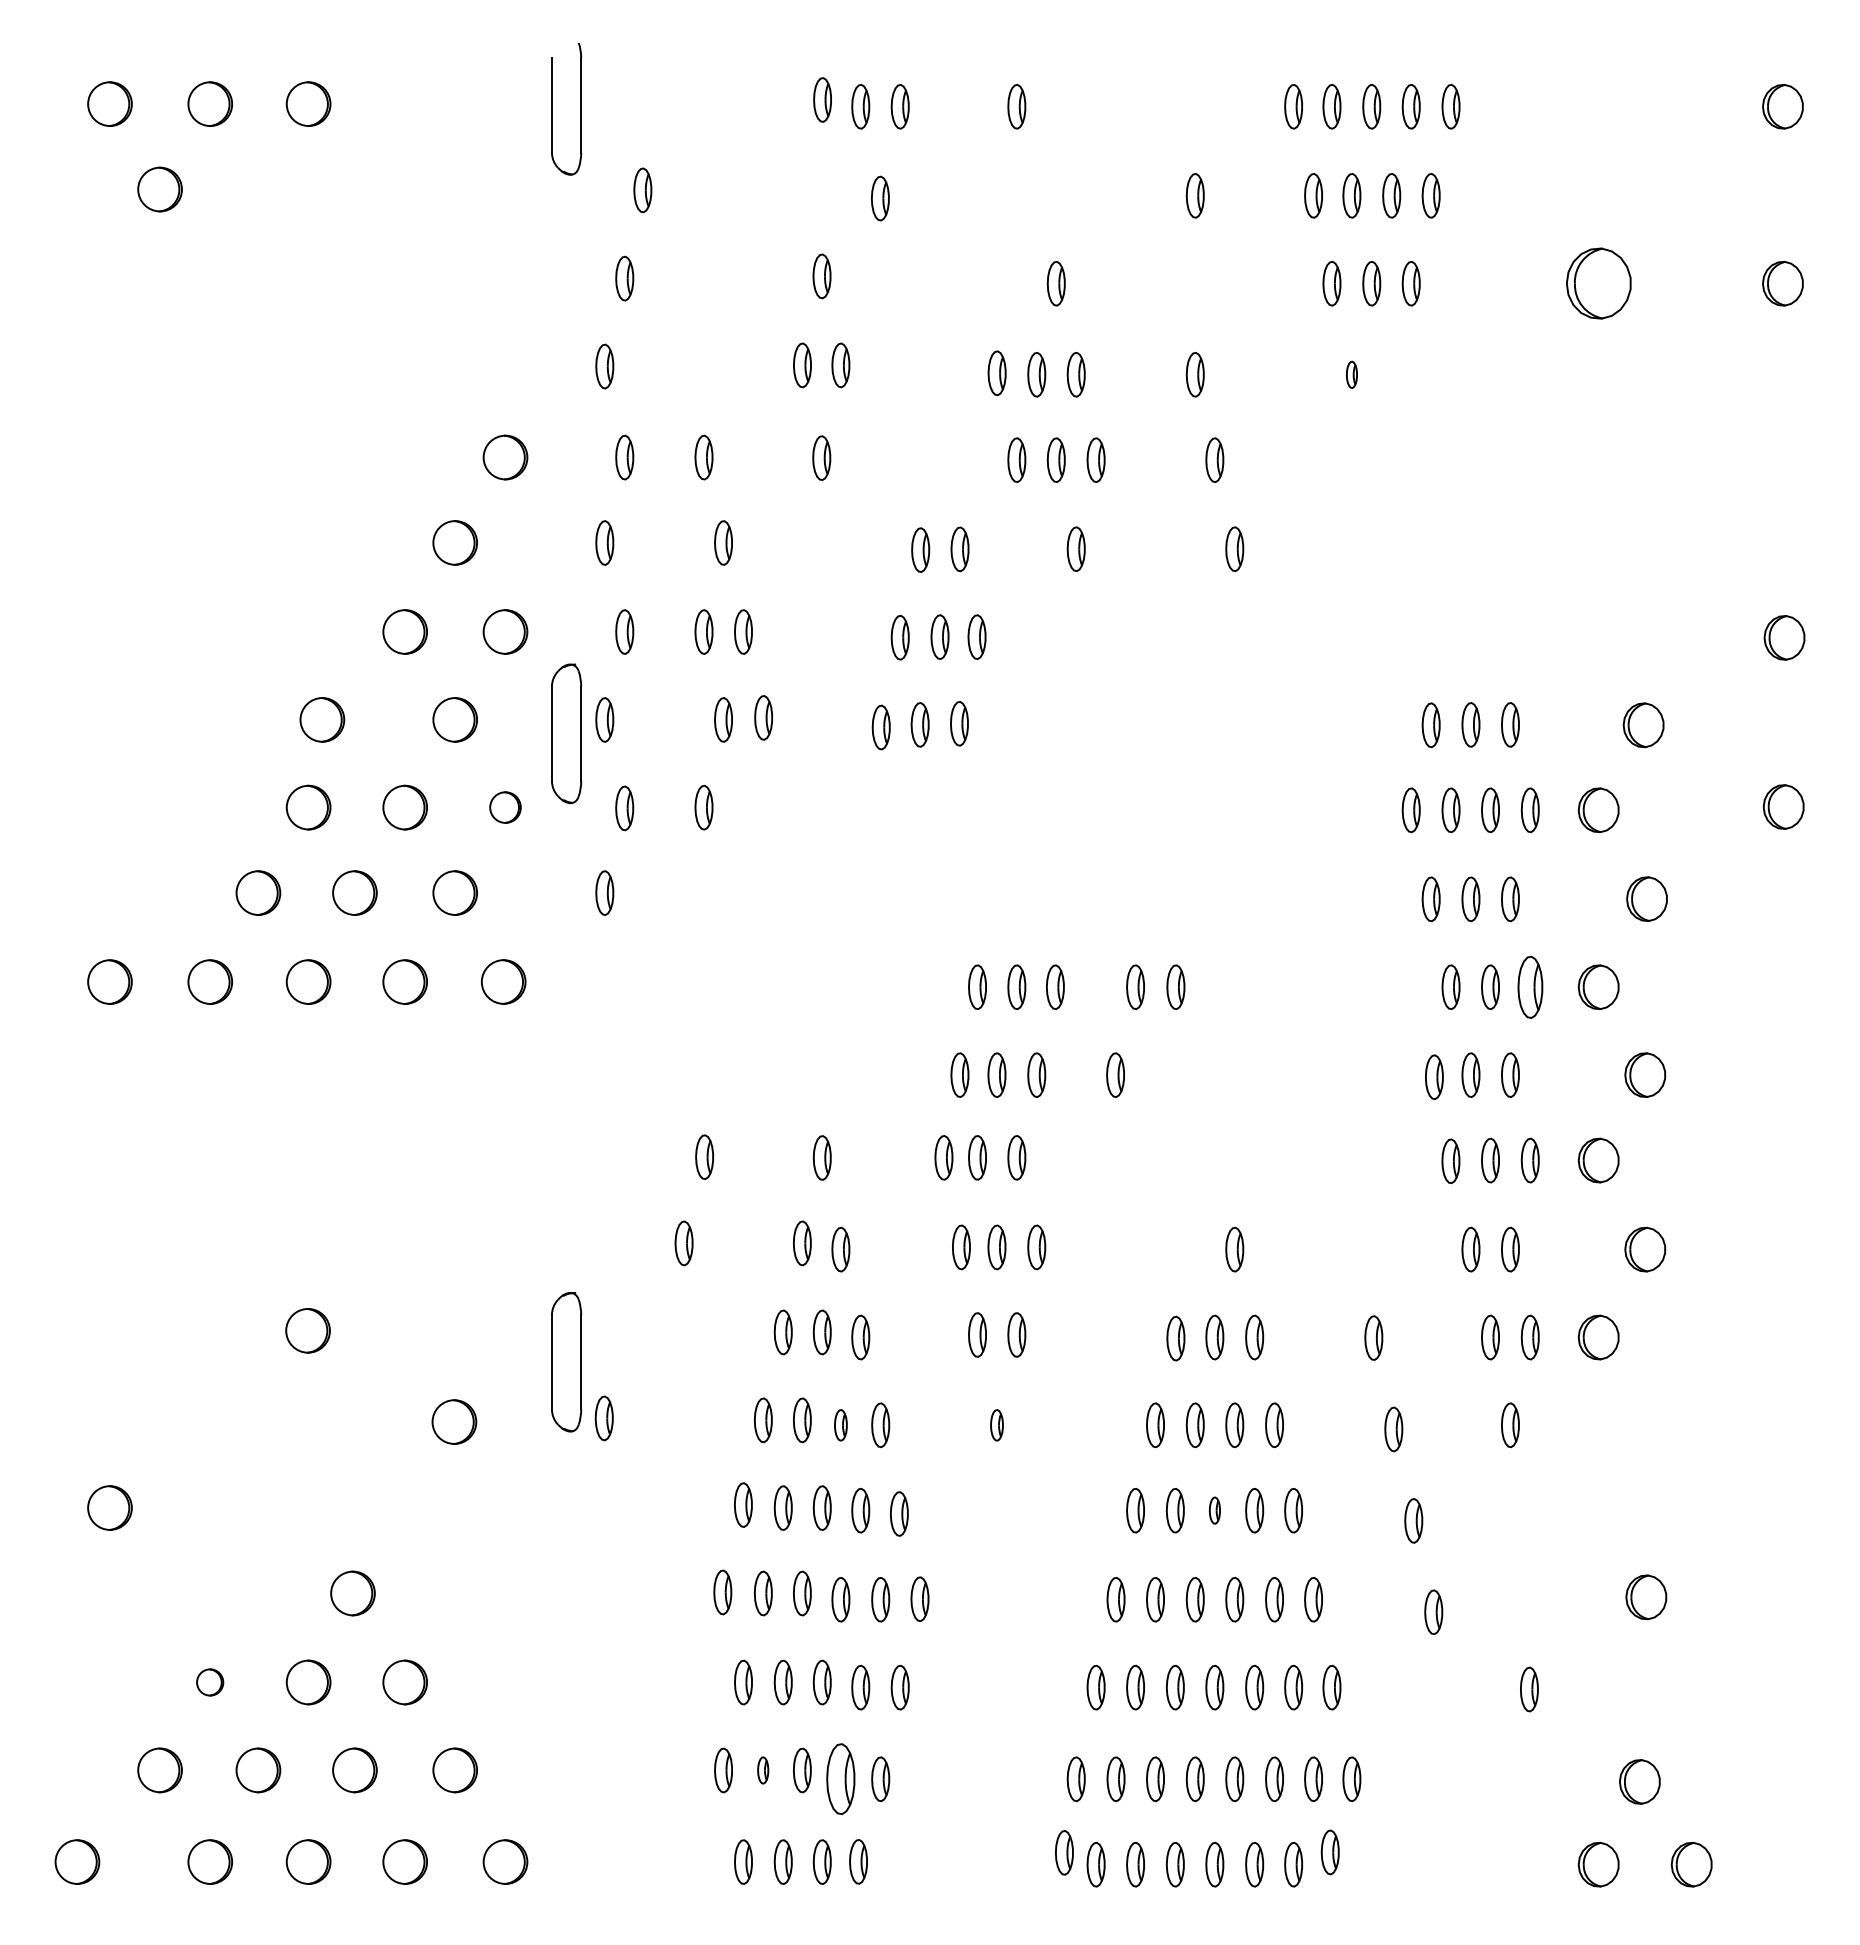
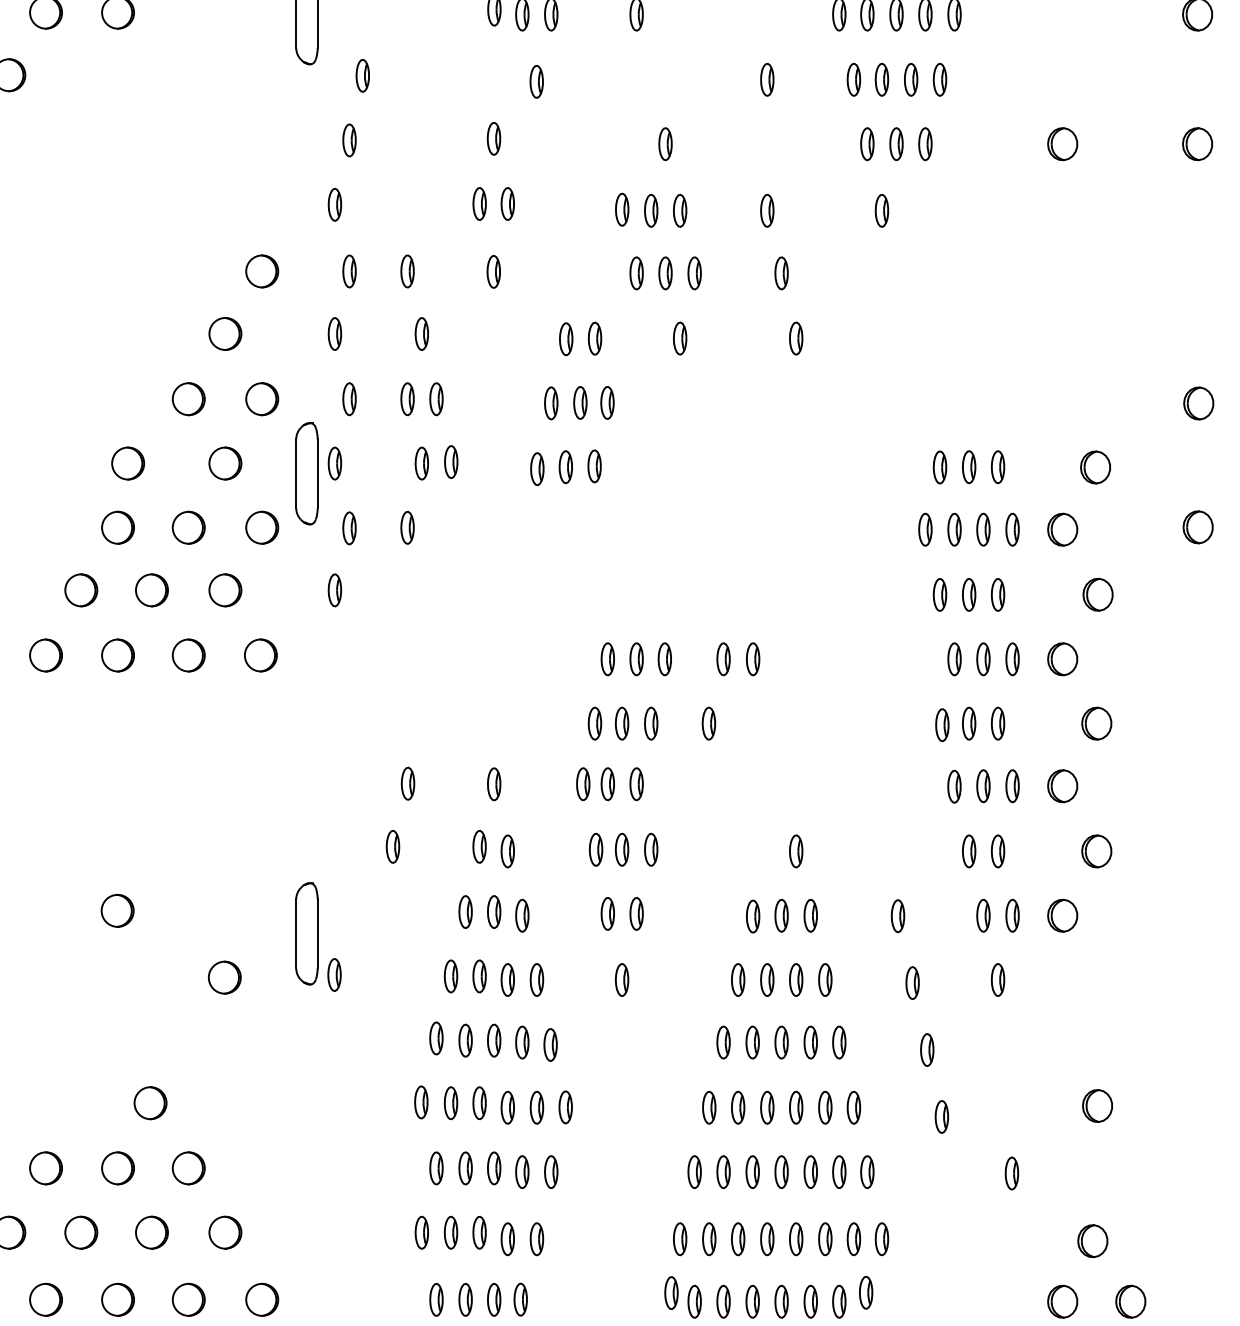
part: (1598, 283) -> (1062, 144), size x0.62
part: (1351, 374) -> (881, 210), size x1.67
part: (505, 807) -> (262, 527), size x1.43
part: (1529, 986) -> (1011, 658), size x0.71
part: (840, 1425) -> (507, 980), size x1.43
part: (996, 1425) -> (621, 980), size x1.43
part: (1214, 1510) -> (781, 1042), size x1.67
part: (209, 1682) -> (45, 1168), size x1.67
part: (762, 1770) -> (450, 1232), size x1.67
part: (840, 1779) -> (507, 1239), size x0.62

